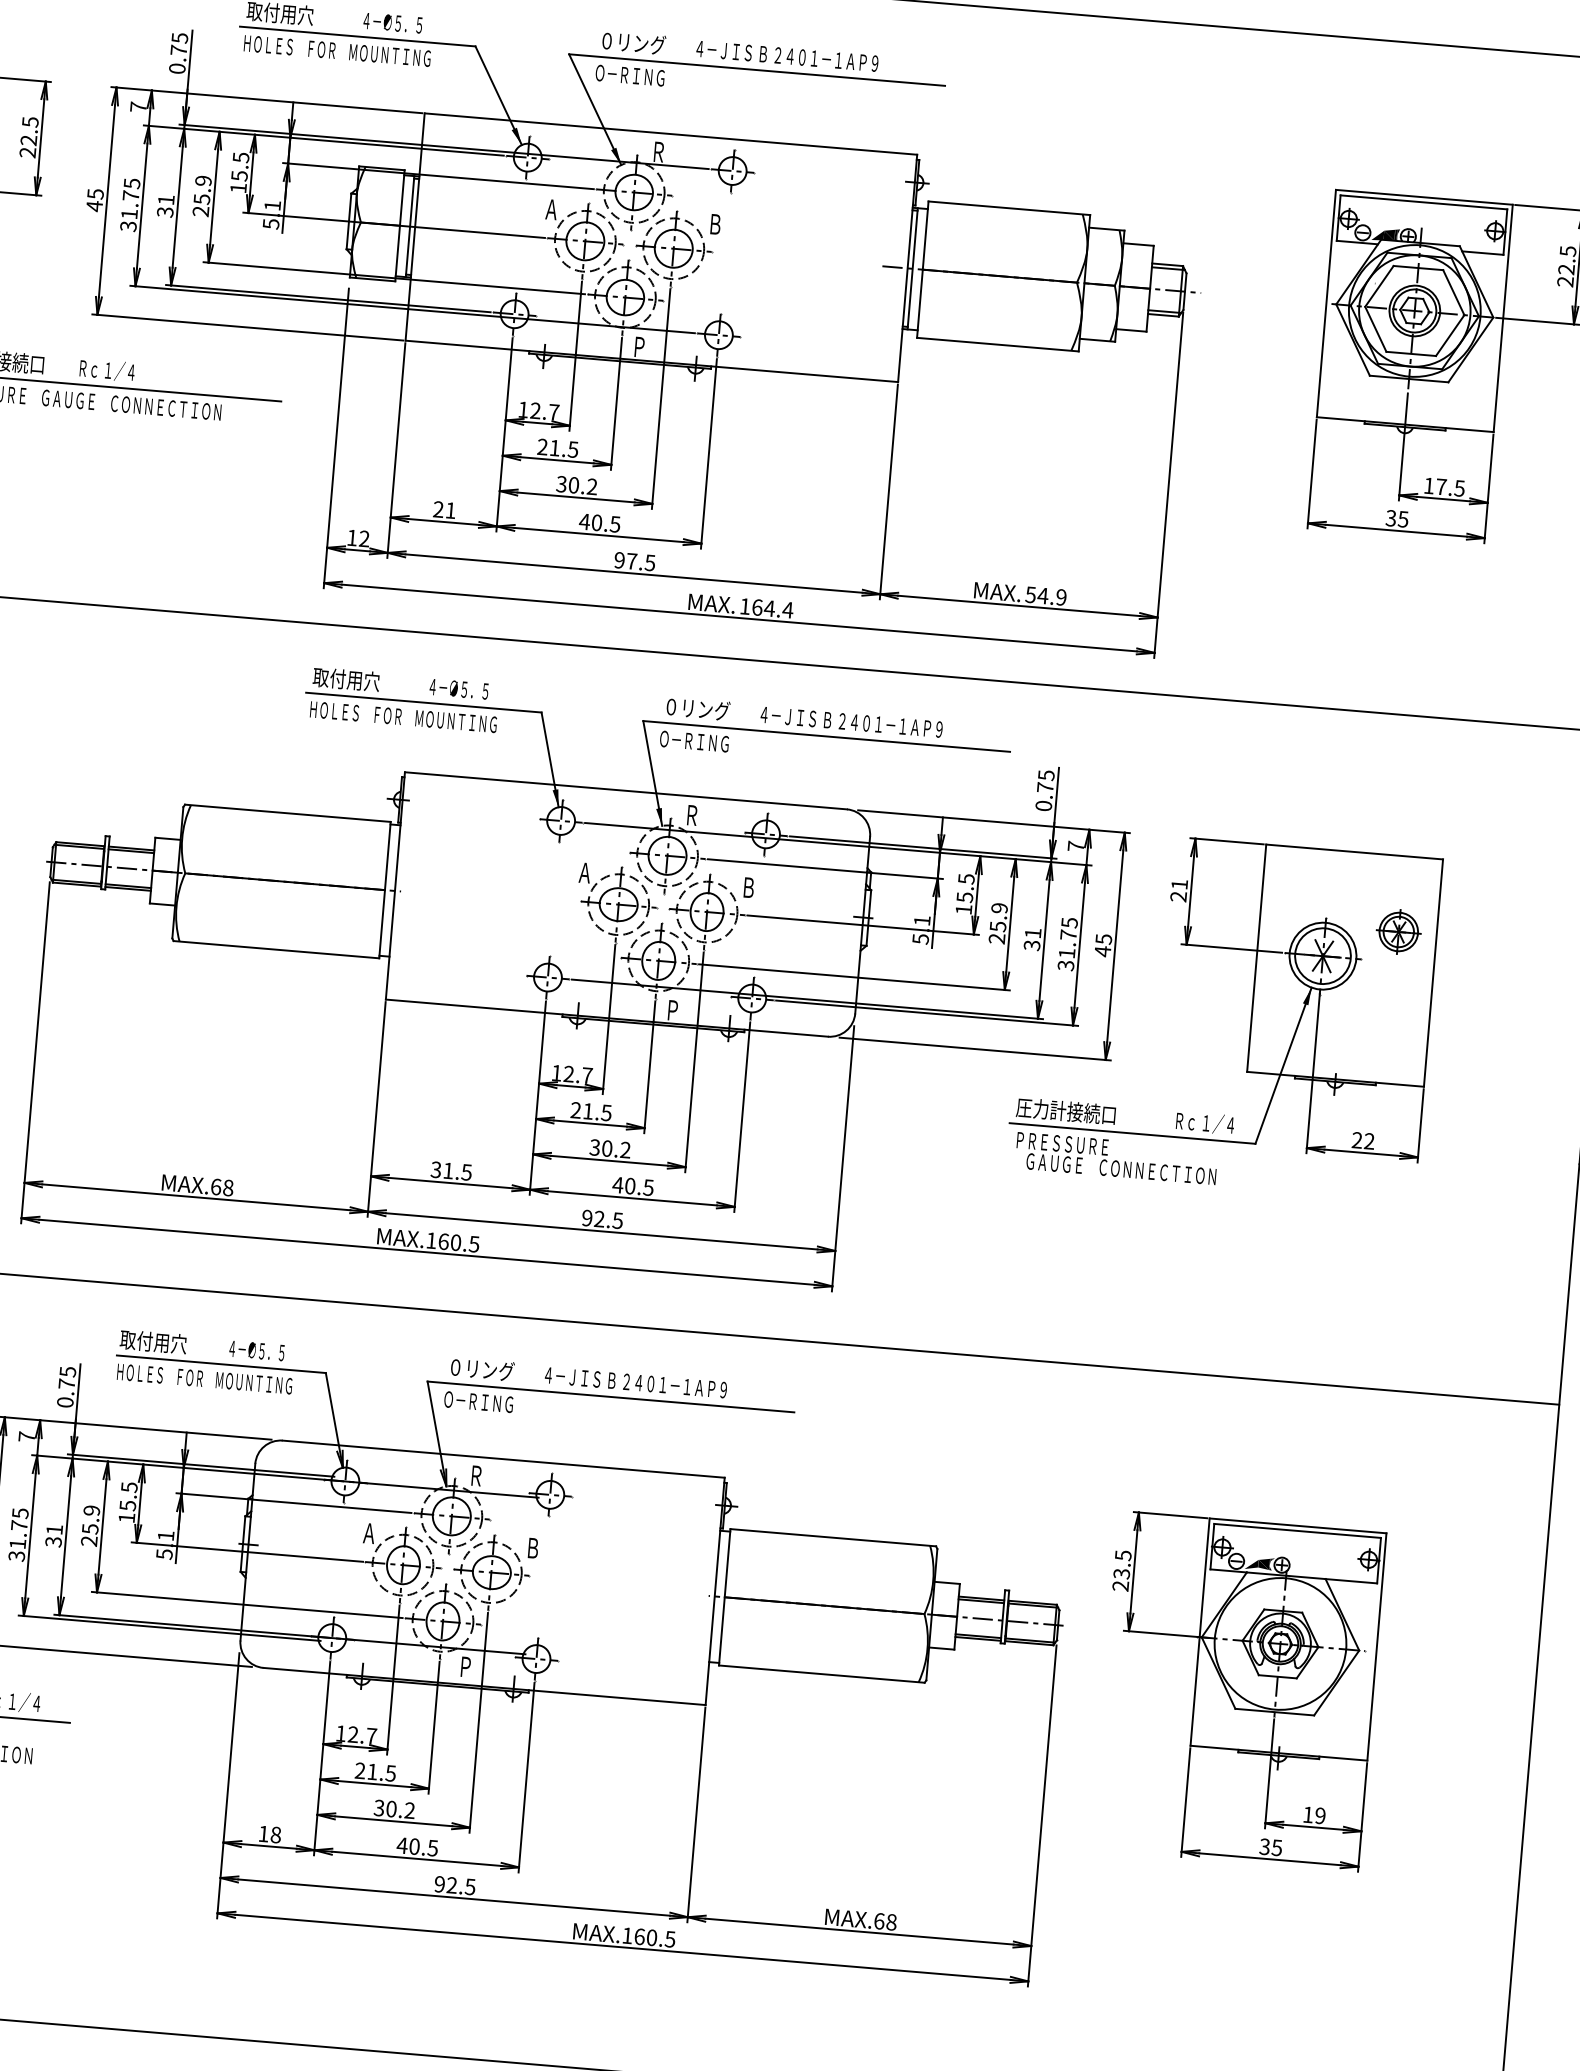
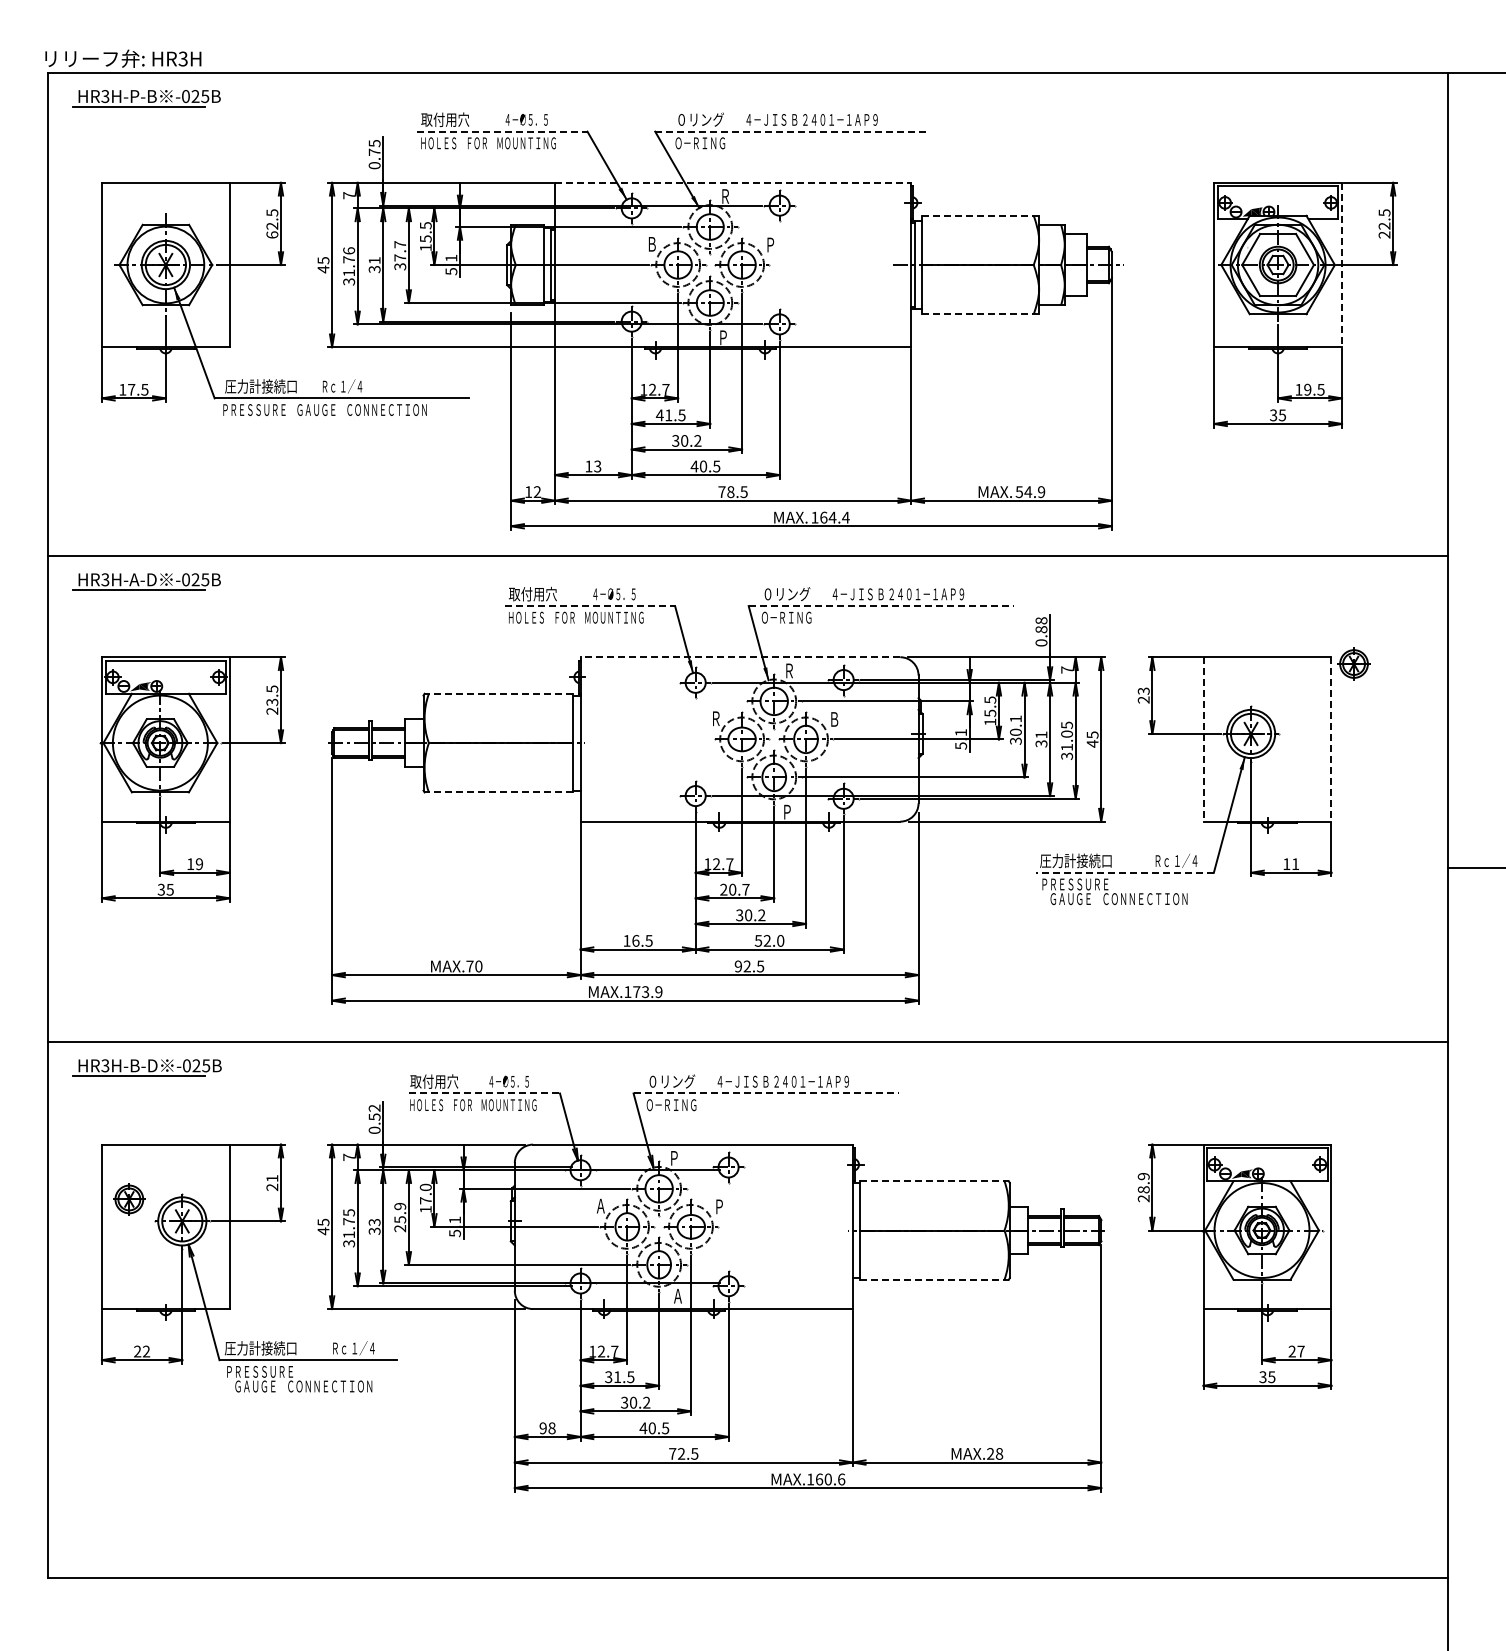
line: (358, 36) -> (502, 131), solid -> dashed
line: (757, 69) -> (791, 131), solid -> dashed
line: (671, 133) -> (733, 182), solid -> dashed
text: (28, 152) -> (272, 234), 22.5 -> 62.5
text: (131, 182) -> (348, 250), 31.75 -> 31.76
text: (202, 195) -> (400, 255), 25.9 -> 37.7
line: (1010, 208) -> (981, 215), solid -> dashed
text: (550, 209) -> (651, 244), Ａ -> Ｂ
text: (715, 225) -> (770, 245), Ｂ -> Ｐ
line: (1503, 319) -> (1342, 265), solid -> dashed
line: (999, 344) -> (981, 314), solid -> dashed
text: (542, 447) -> (659, 415), 21.5 -> 41.5
text: (1441, 486) -> (1307, 389), 17.5 -> 19.5
text: (444, 510) -> (593, 466), 21 -> 13
text: (625, 561) -> (726, 492), 97.5 -> 78.5
line: (424, 703) -> (590, 606), solid -> dashed
line: (826, 737) -> (881, 606), solid -> dashed
text: (1045, 781) -> (1041, 625), 0.75 -> 0.88
line: (626, 791) -> (740, 657), solid -> dashed
line: (287, 812) -> (498, 693), solid -> dashed
text: (584, 872) -> (715, 718), Ａ -> Ｒ
text: (1179, 883) -> (1143, 690), 21 -> 23
text: (997, 922) -> (1015, 729), 25.9 -> 30.1
part: (1398, 931) -> (1353, 663), moved
text: (1069, 934) -> (1067, 733), 31.75 -> 31.05
line: (275, 949) -> (498, 792), solid -> dashed
line: (1256, 958) -> (1203, 739), solid -> dashed
line: (1433, 973) -> (1331, 739), solid -> dashed
text: (597, 1111) -> (739, 889), 21.5 -> 20.7
line: (1131, 1133) -> (1124, 872), solid -> dashed
text: (1363, 1139) -> (1291, 863), 22 -> 11
text: (442, 1169) -> (631, 940), 31.5 -> 16.5
text: (633, 1185) -> (769, 940), 40.5 -> 52.0
text: (222, 1187) -> (474, 966), MAX.68 -> MAX.70
text: (458, 1243) -> (647, 992), MAX.160.5 -> MAX.173.9
line: (221, 1364) -> (484, 1093), solid -> dashed
text: (67, 1377) -> (374, 1112), 0.75 -> 0.52
line: (611, 1396) -> (766, 1093), solid -> dashed
text: (476, 1478) -> (674, 1160), Ｒ -> Ｐ
text: (128, 1495) -> (425, 1193), 15.5 -> 17.0
text: (54, 1529) -> (374, 1222), 31 -> 33
line: (833, 1538) -> (934, 1181), solid -> dashed
text: (533, 1549) -> (719, 1207), Ｂ -> Ｐ
text: (1122, 1565) -> (1143, 1183), 23.5 -> 28.9
text: (464, 1665) -> (677, 1295), Ｐ -> Ａ
line: (822, 1673) -> (934, 1279), solid -> dashed
text: (359, 1771) -> (608, 1377), 21.5 -> 31.5
text: (1314, 1815) -> (1296, 1351), 19 -> 27
text: (262, 1834) -> (542, 1428), 18 -> 98
text: (439, 1883) -> (672, 1453), 92.5 -> 72.5
text: (879, 1920) -> (990, 1453), MAX.68 -> MAX.28
text: (670, 1939) -> (841, 1479), MAX.160.5 -> MAX.160.6

